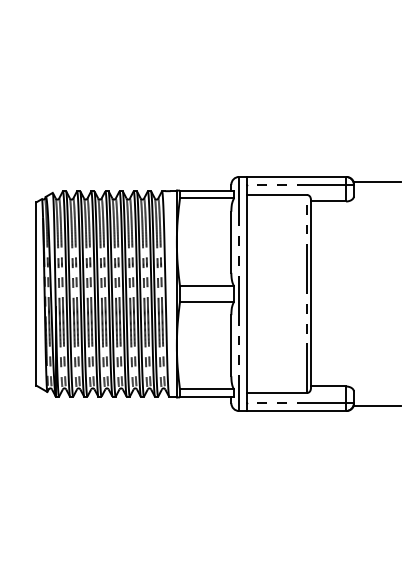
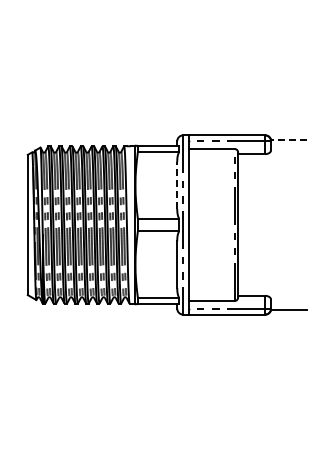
line: (376, 182) -> (288, 139), solid -> dashed
line: (231, 241) -> (177, 184), solid -> dashed

